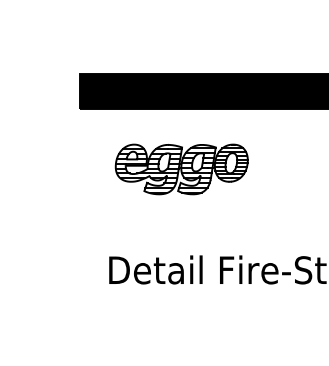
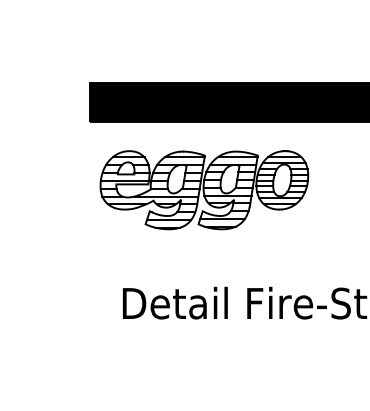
part: (181, 169) -> (204, 190), size x1.4

